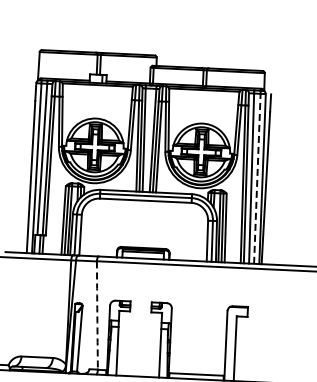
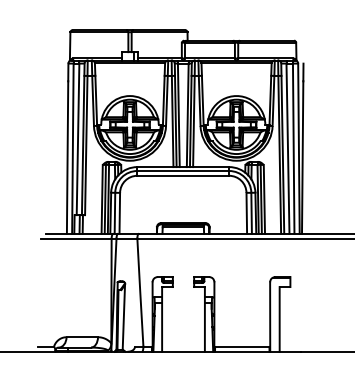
line: (257, 178) -> (293, 148), dashed -> solid
arc: (97, 315) -> (140, 292), dashed -> solid

